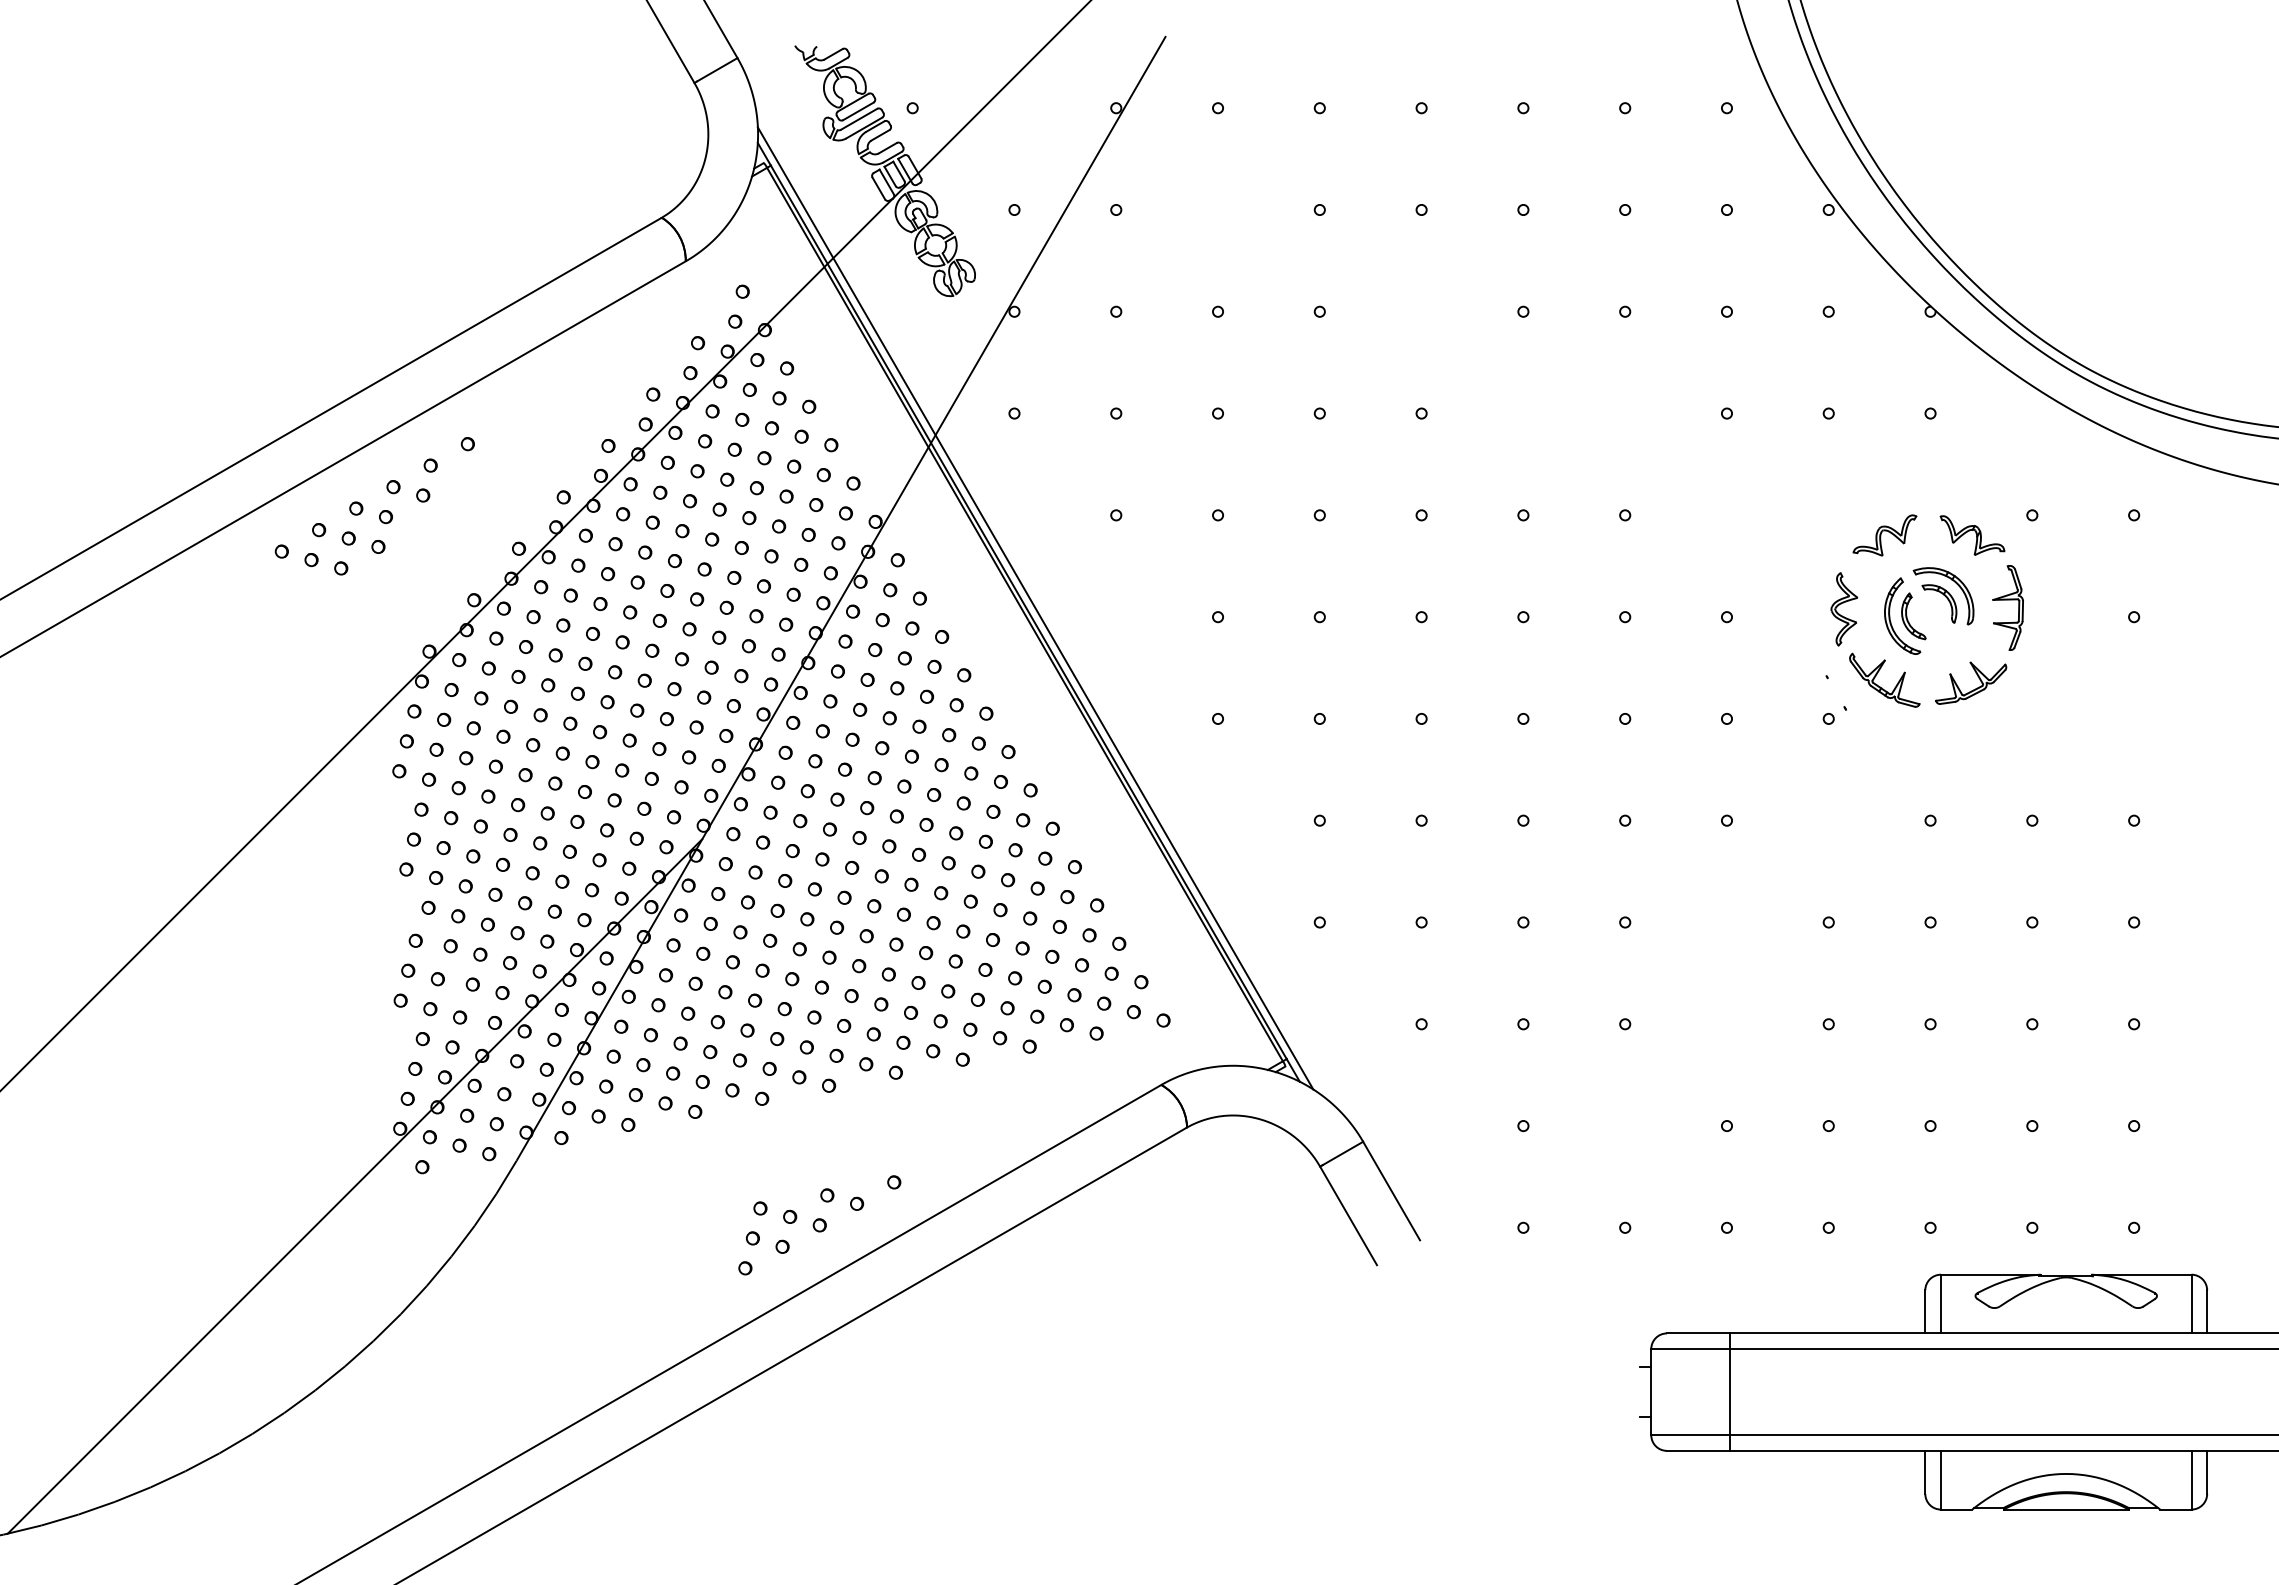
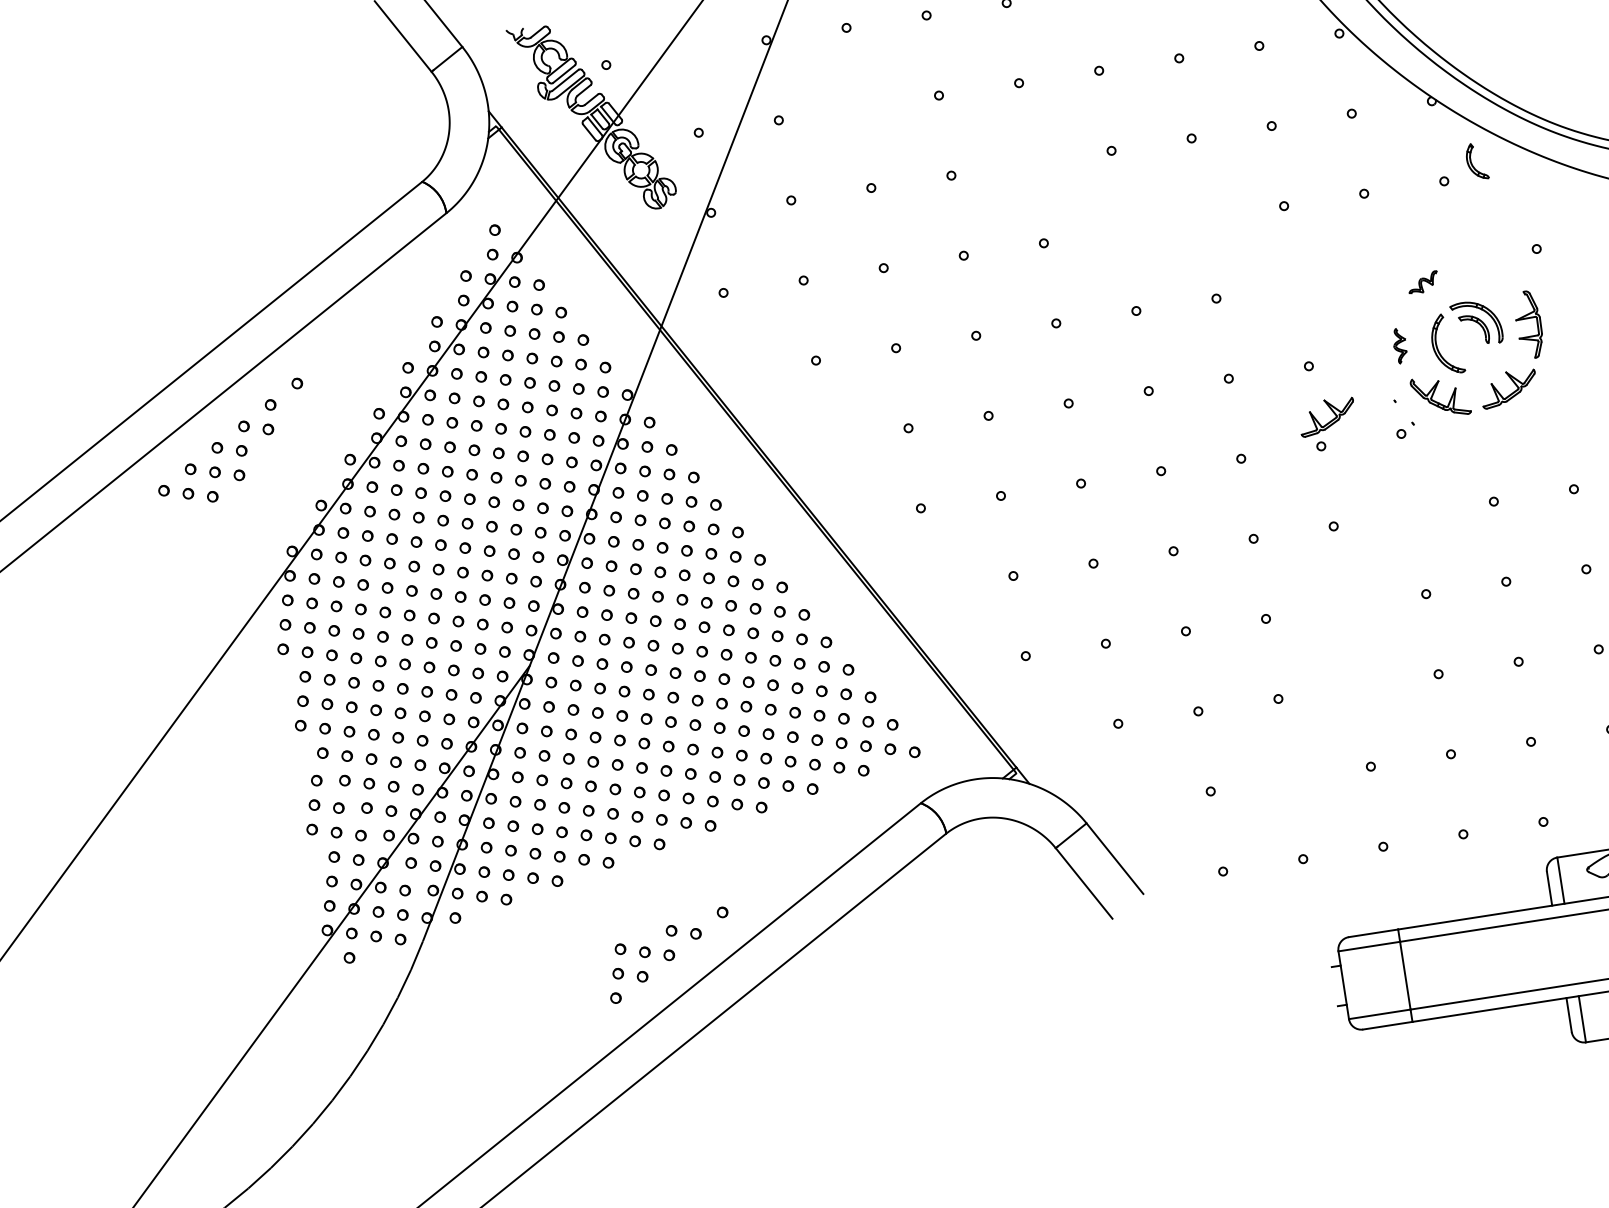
part: (1884, 535) -> (1422, 282), size x0.6
part: (1972, 535) -> (1492, 272), removed
line: (1035, 608) -> (763, 443), removed
part: (1844, 609) -> (1400, 345), size x0.6
part: (1913, 616) -> (1476, 161), moved
part: (1744, 688) -> (1331, 420), added

